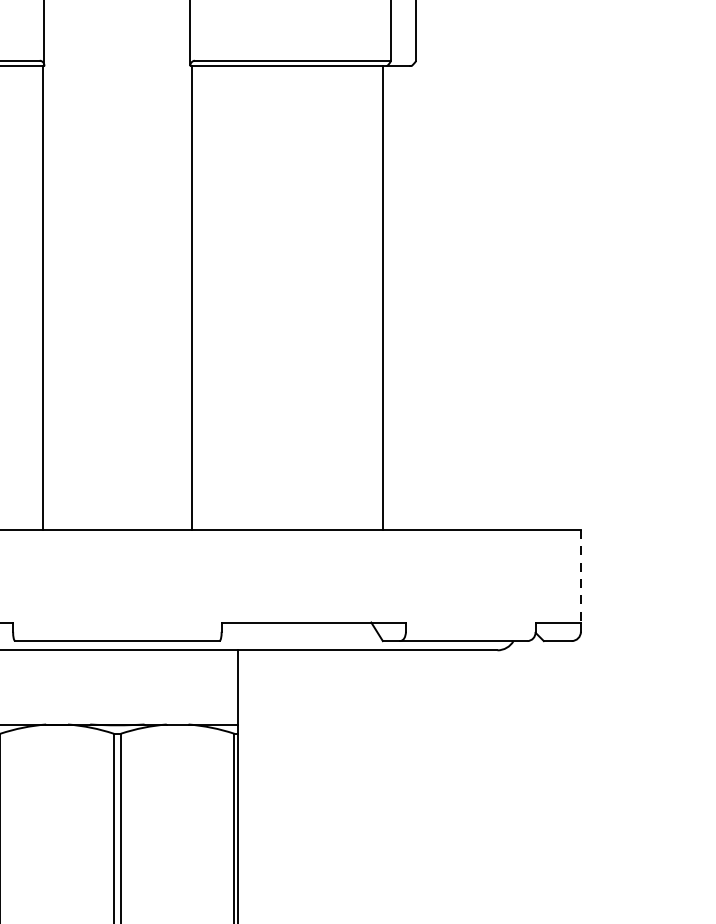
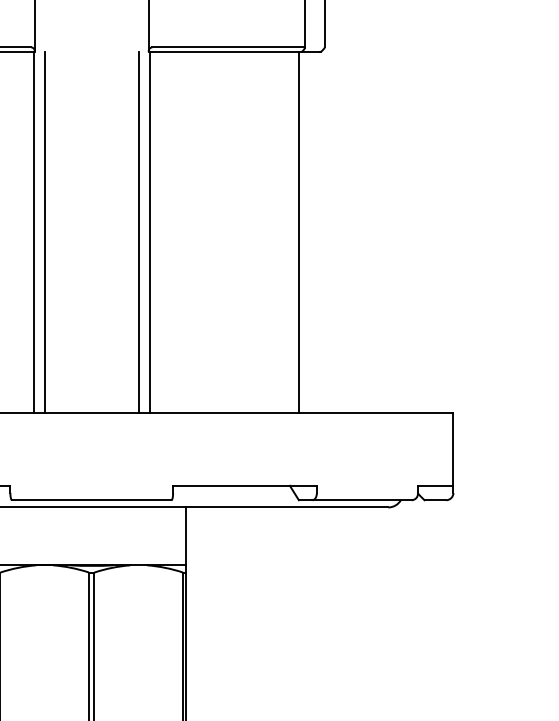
line: (56, 297) -> (44, 232), added
line: (177, 297) -> (138, 232), added
line: (580, 577) -> (453, 450), dashed -> solid

